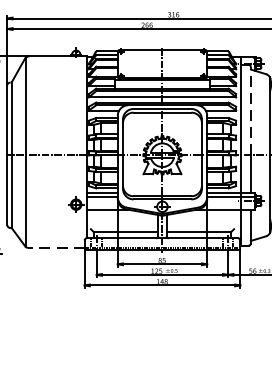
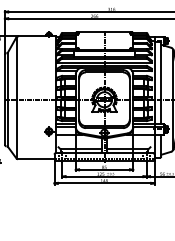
line: (251, 109) -> (161, 70), dashed -> solid
line: (55, 248) -> (35, 159), dashed -> solid

